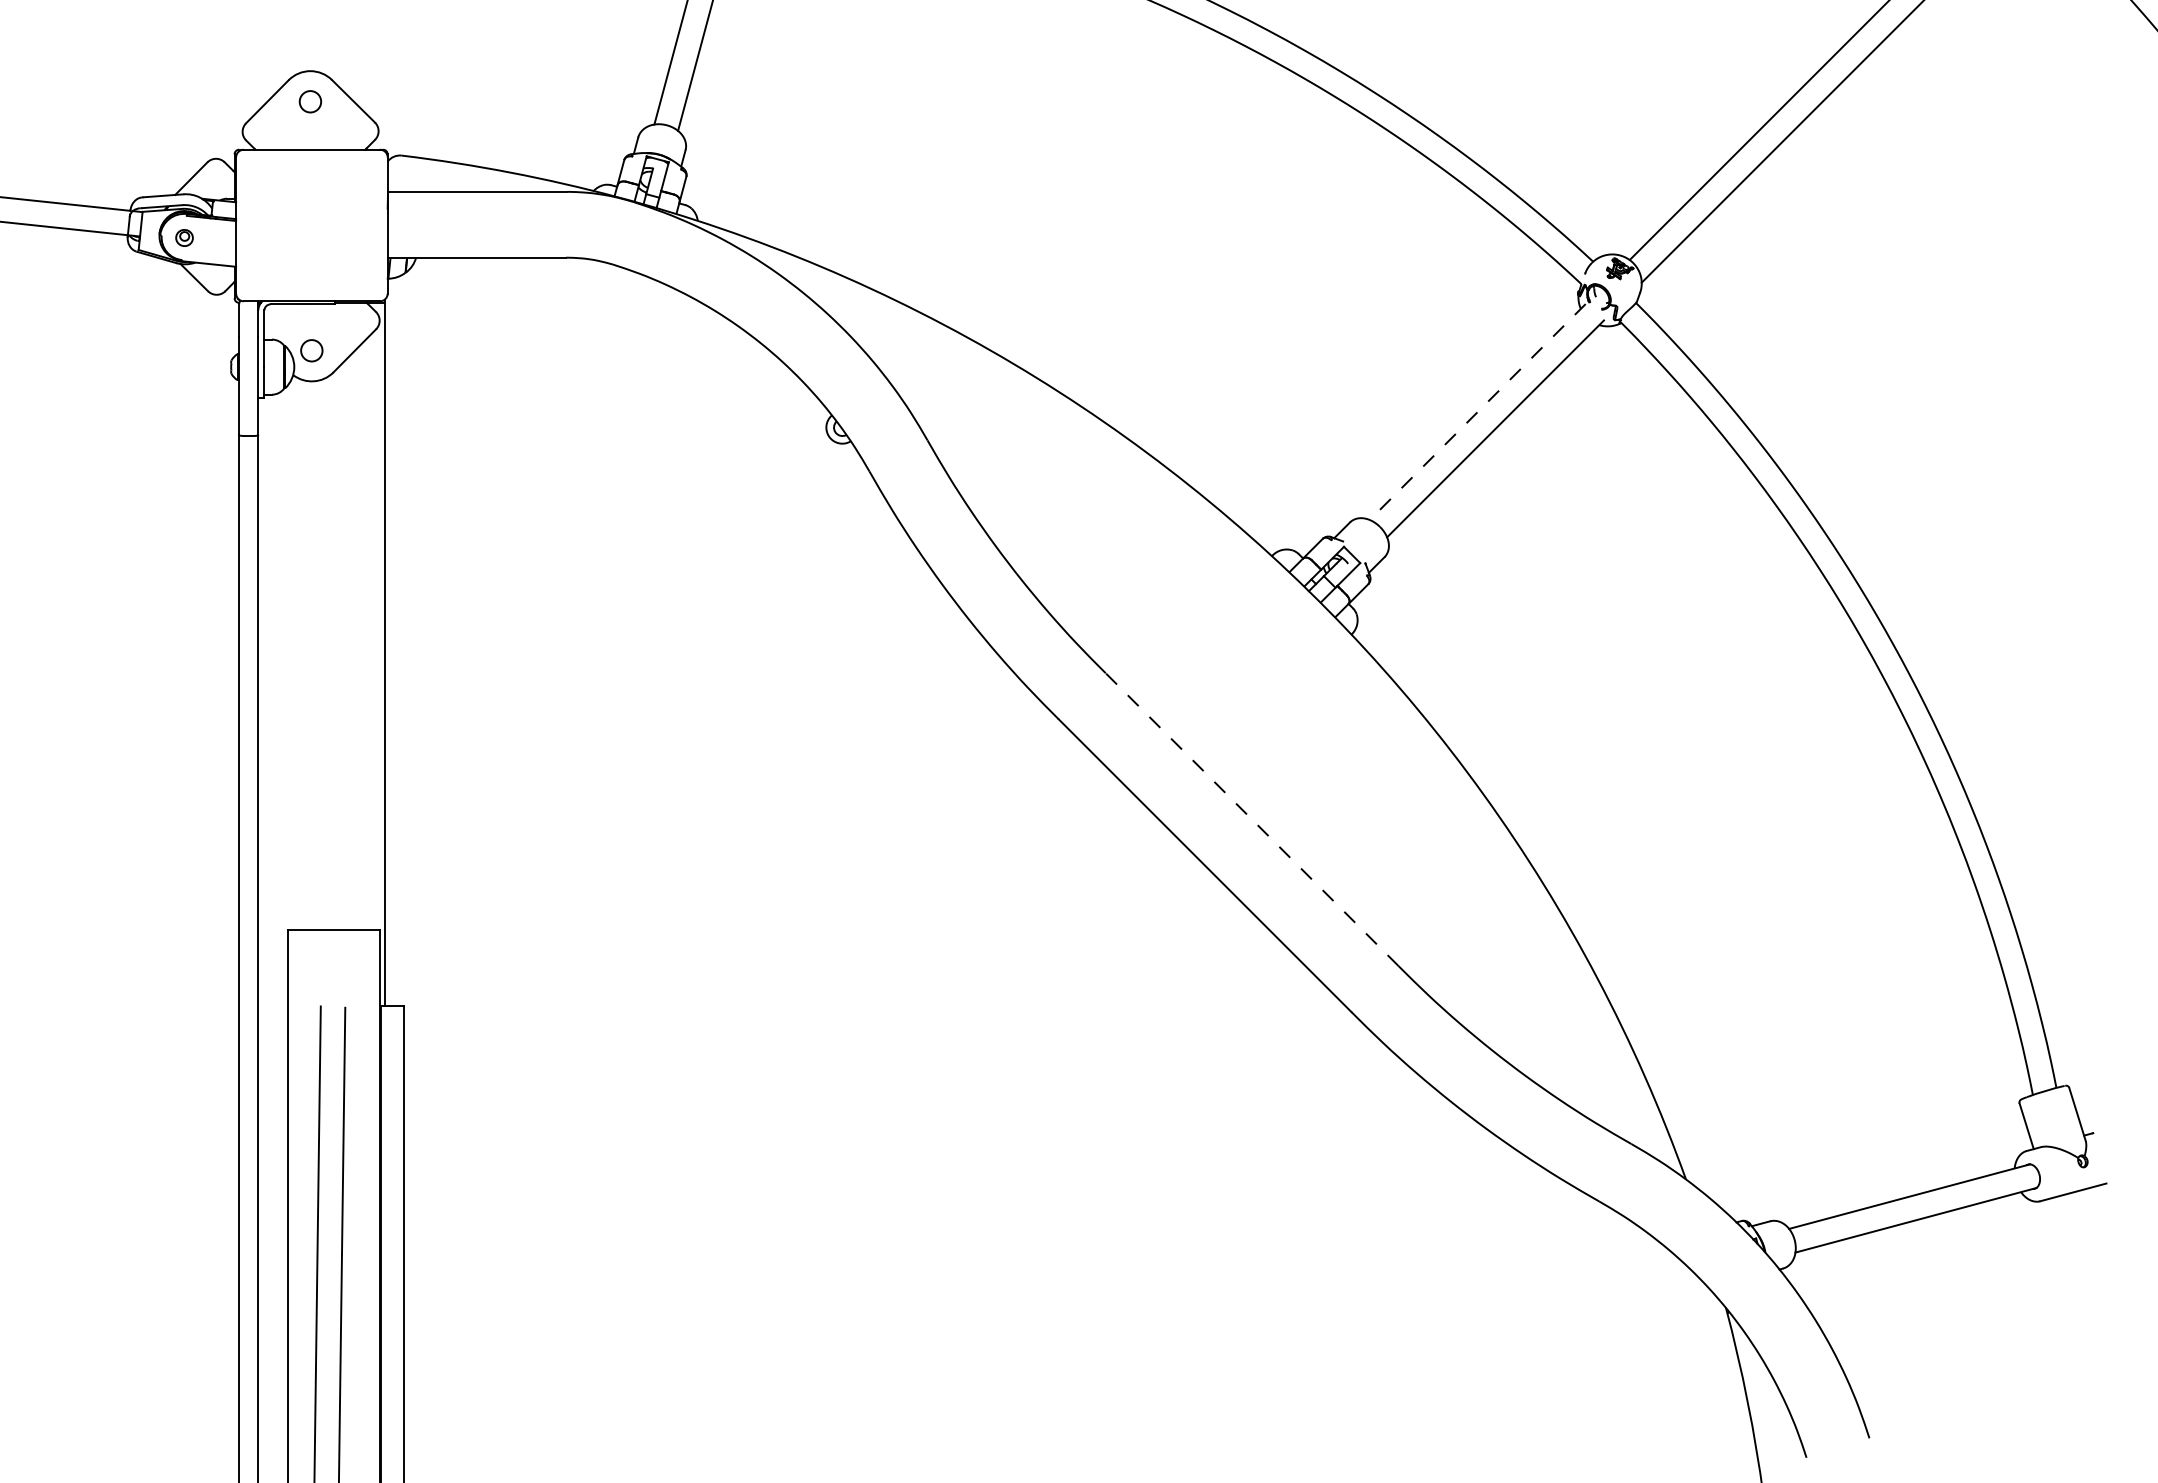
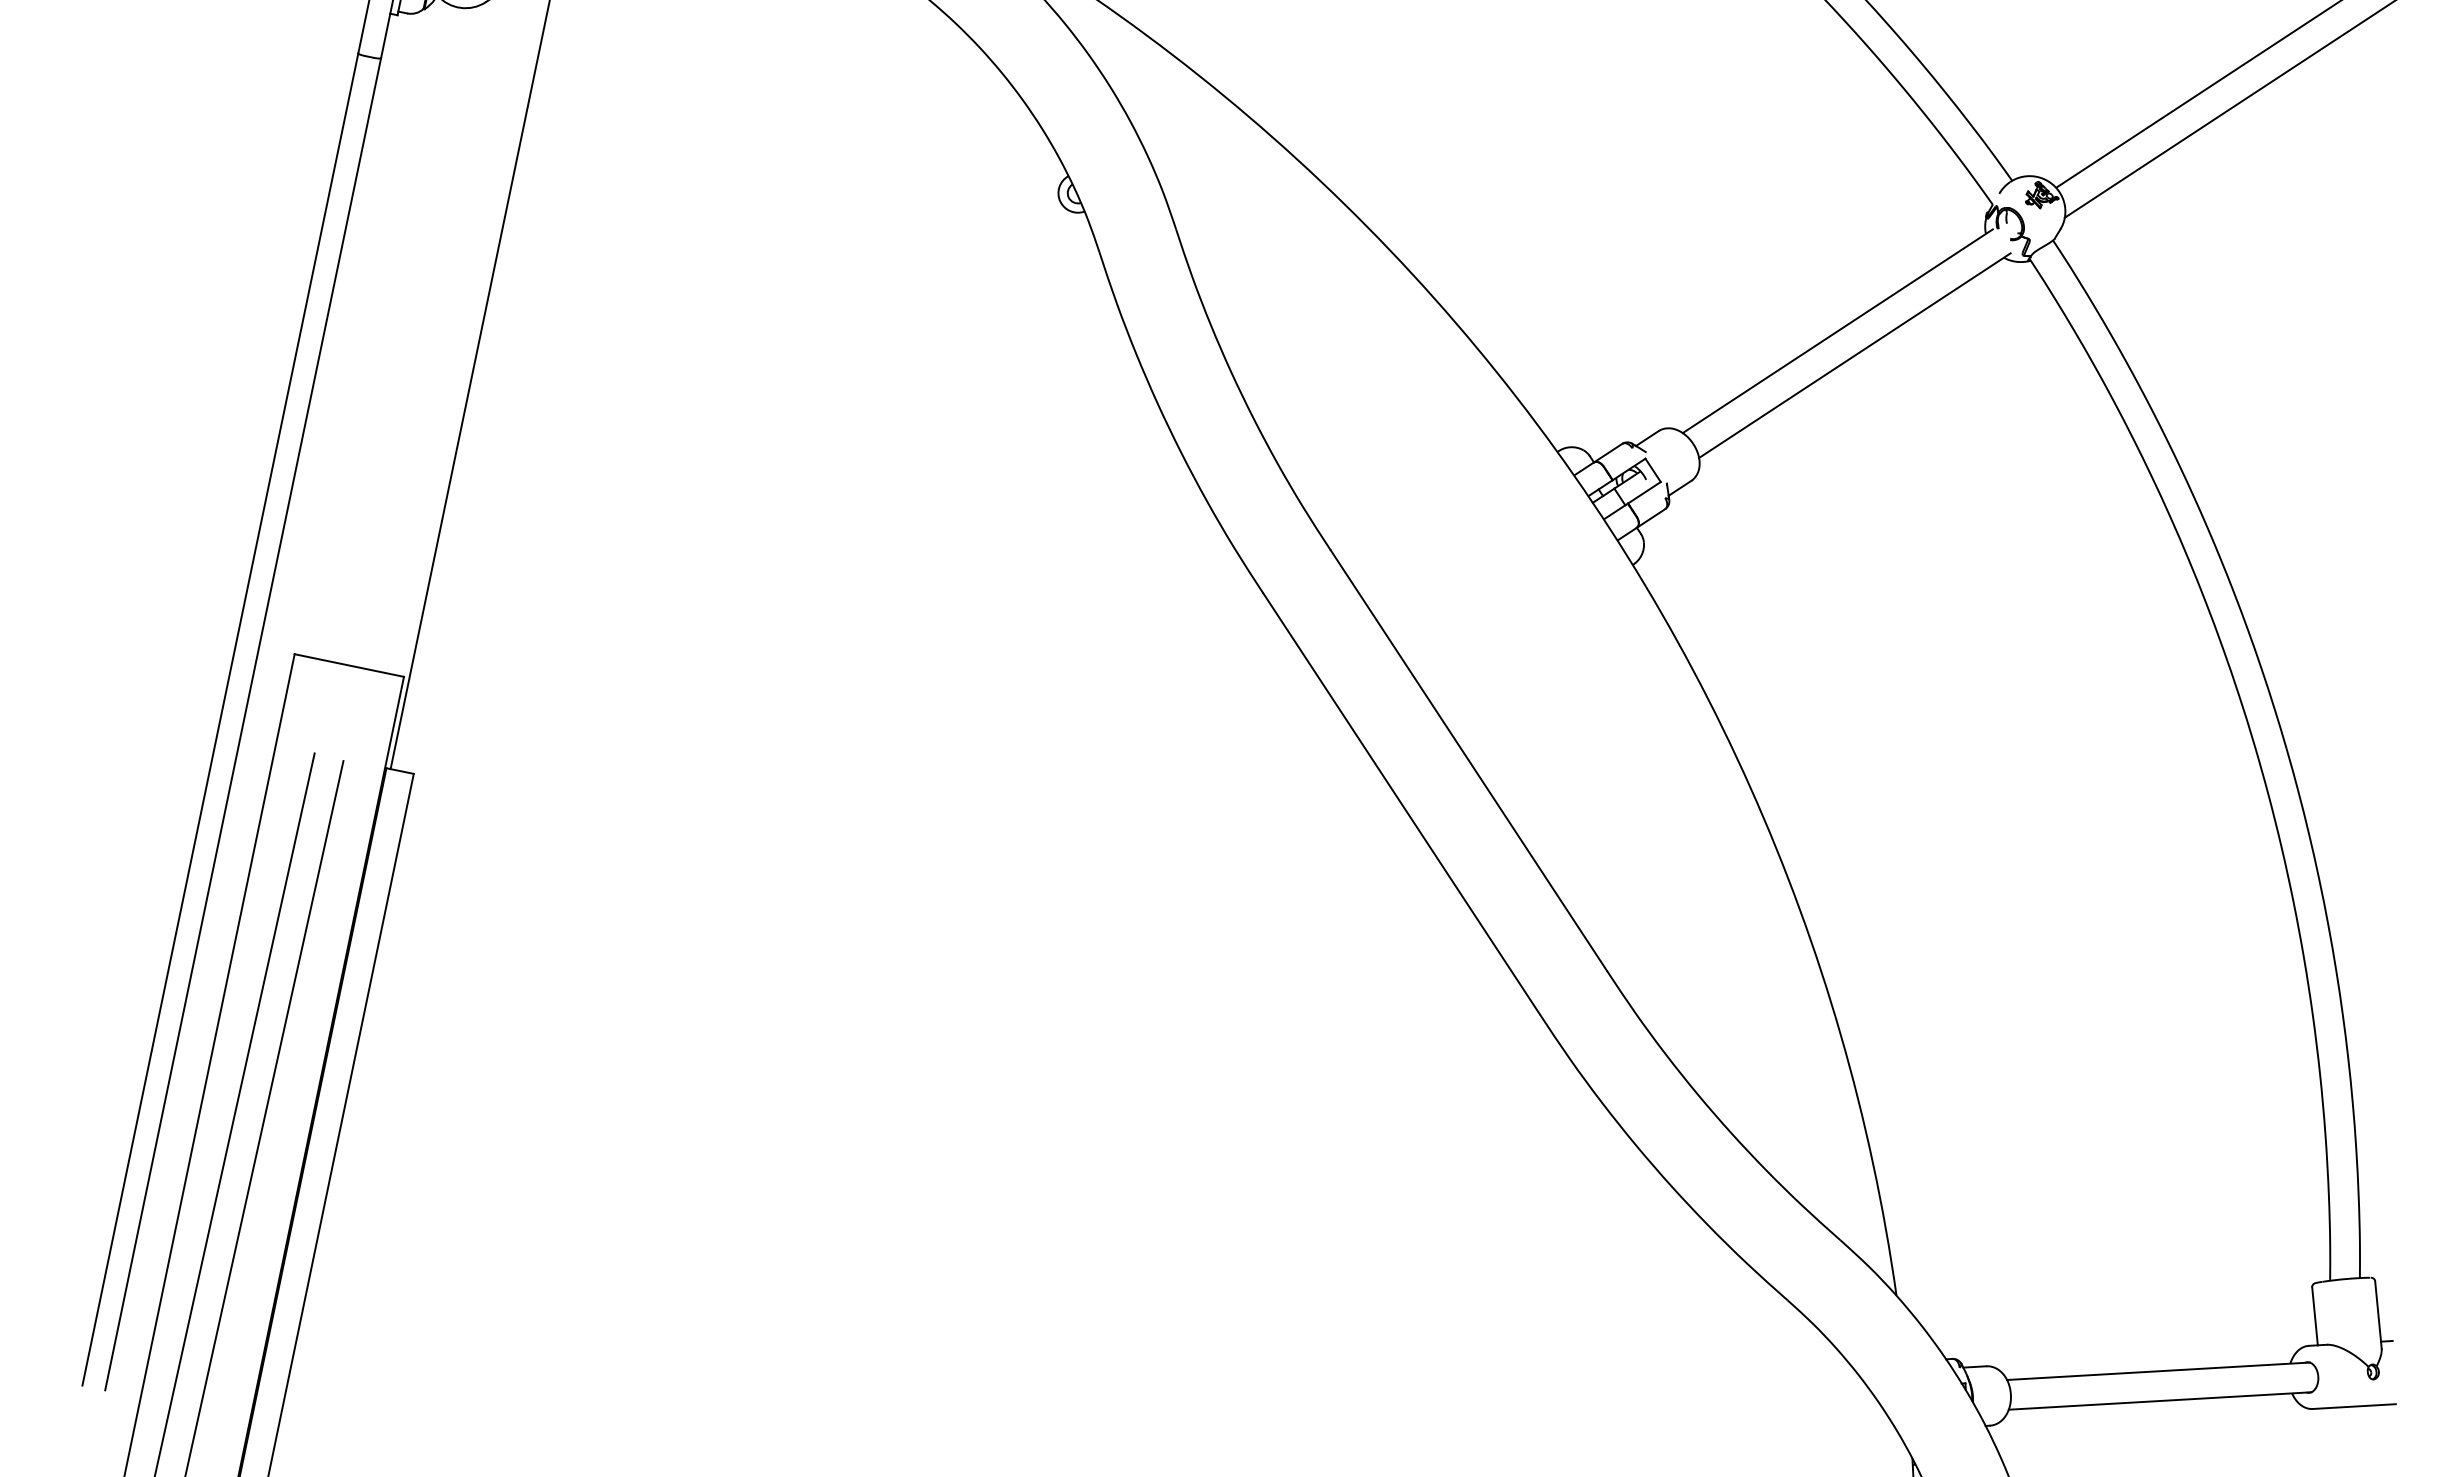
line: (1477, 412) -> (1837, 331), dashed -> solid
line: (1252, 819) -> (1469, 760), dashed -> solid

